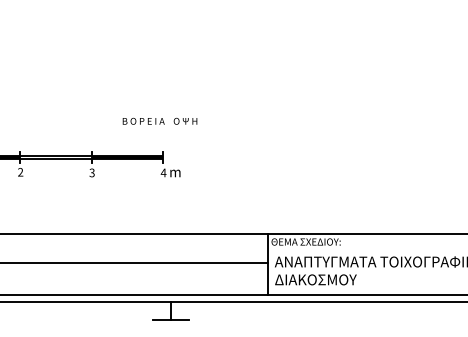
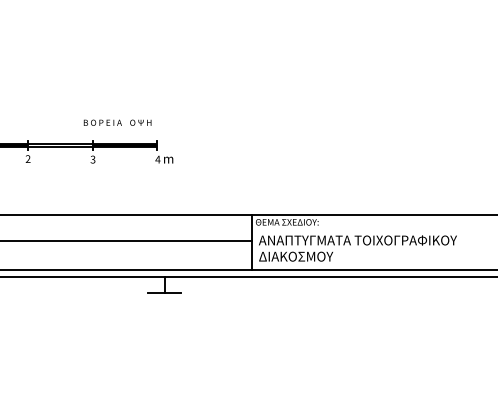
text: (159, 120) -> (117, 122), moved

